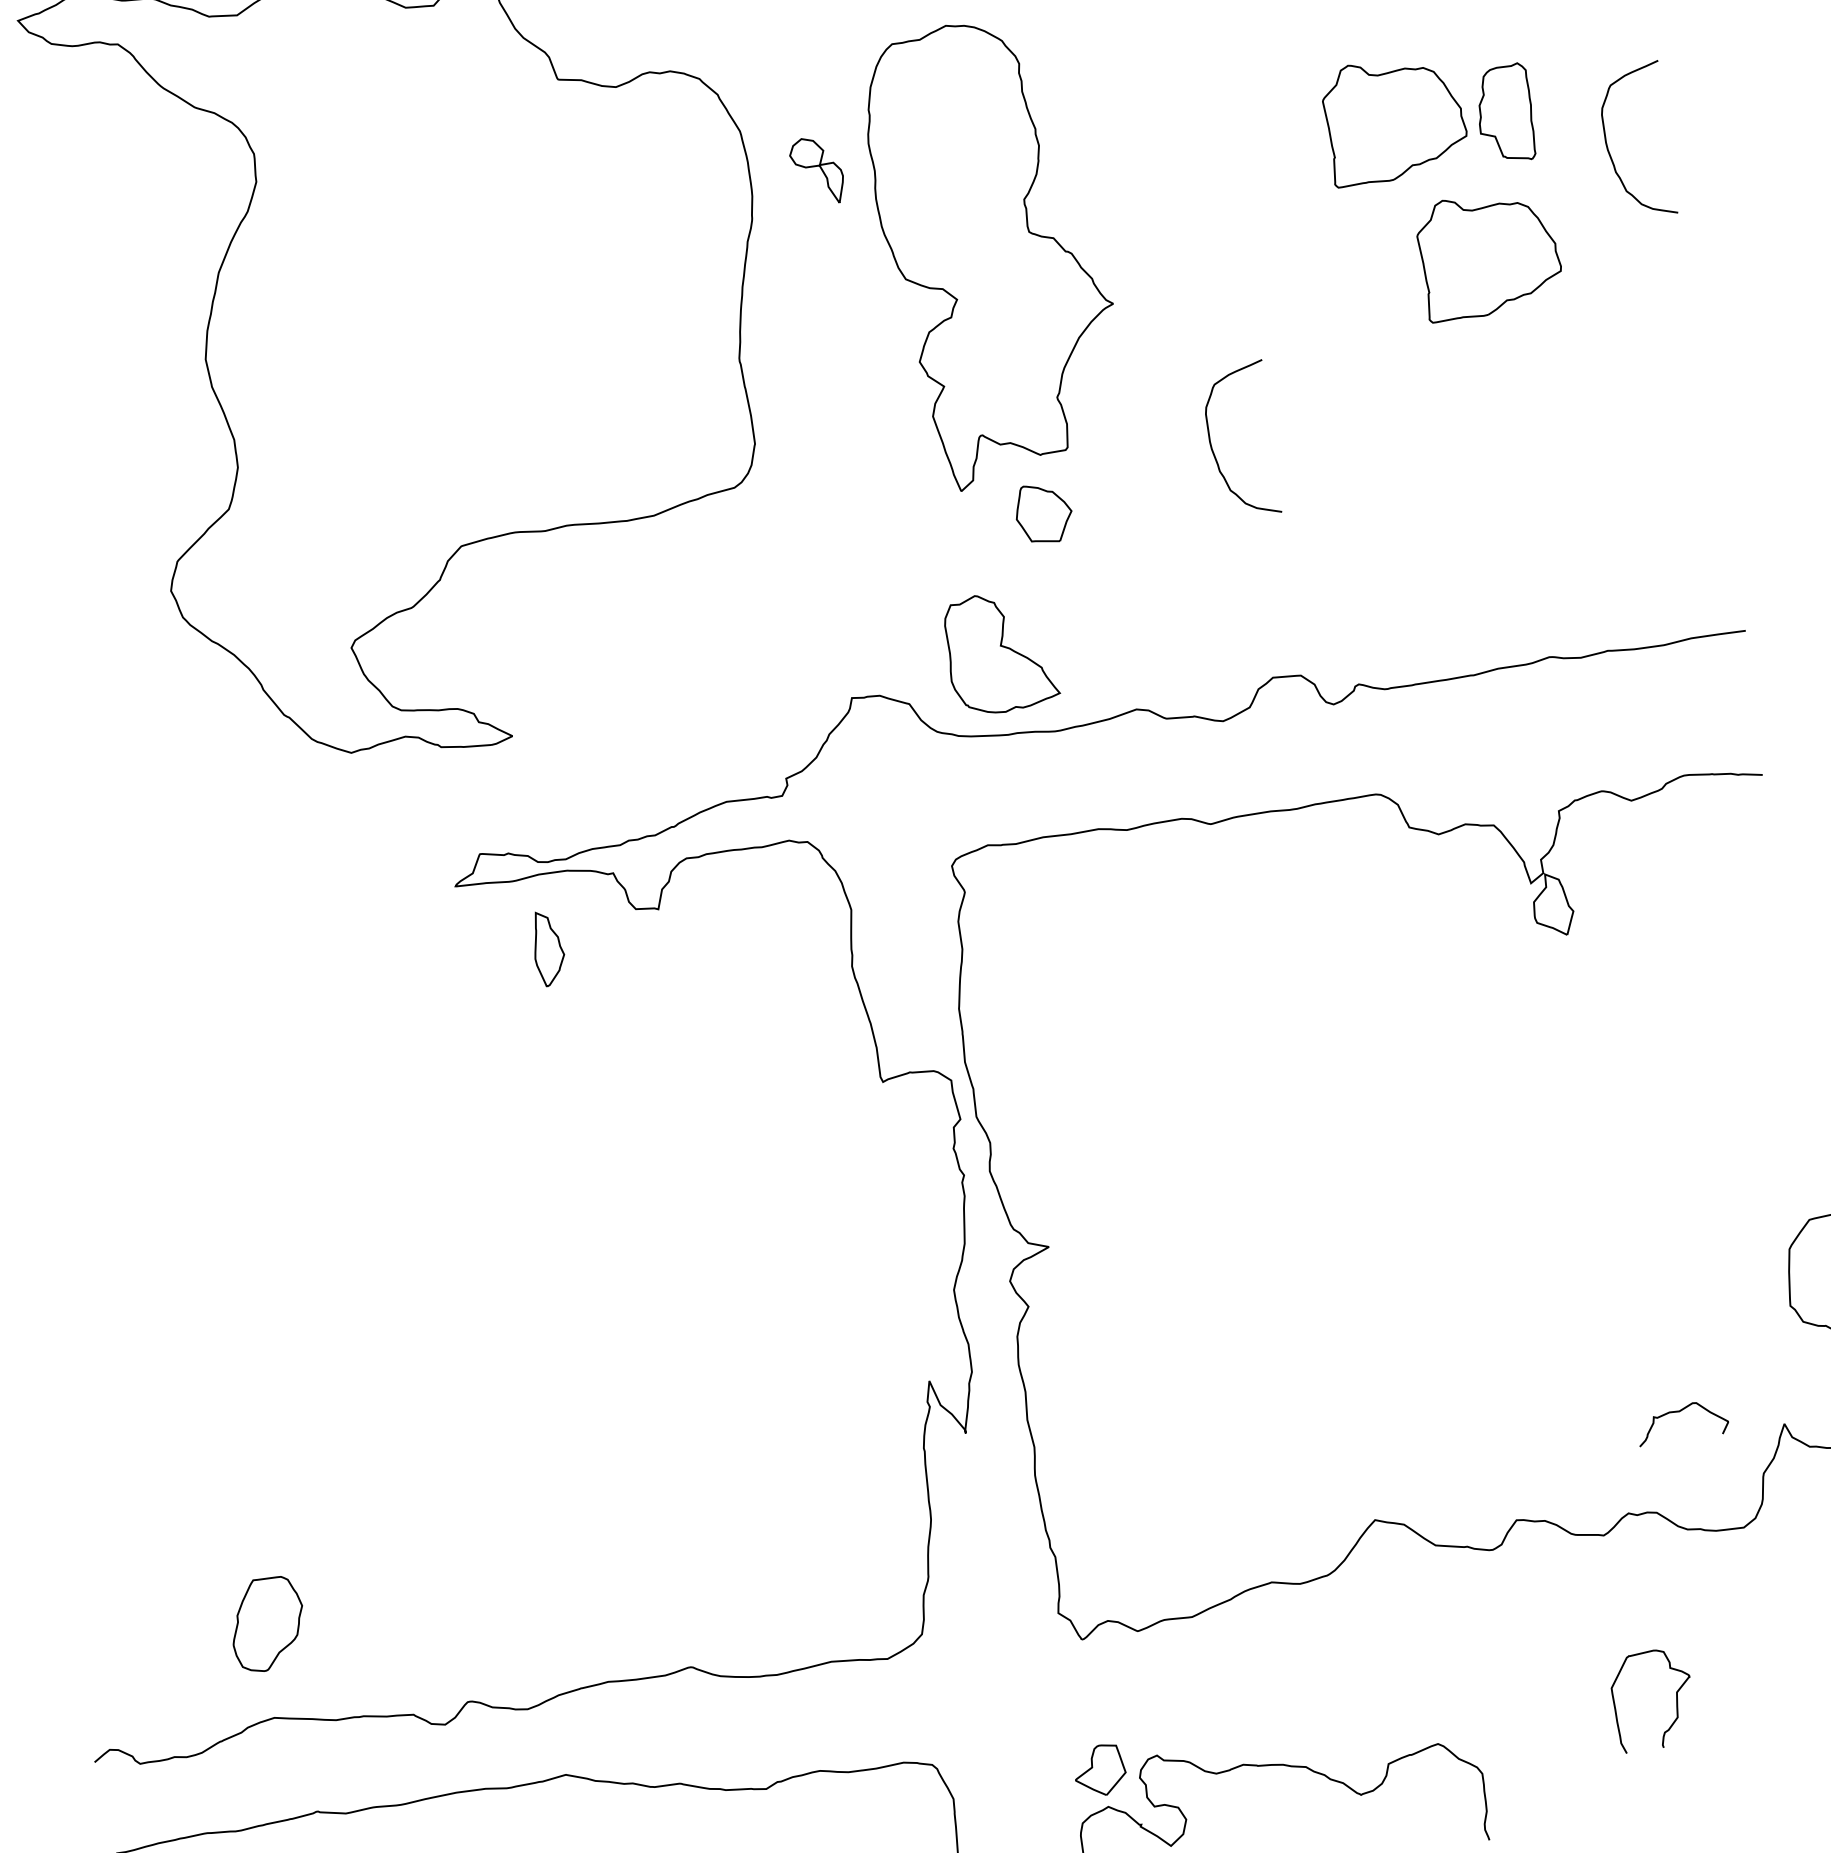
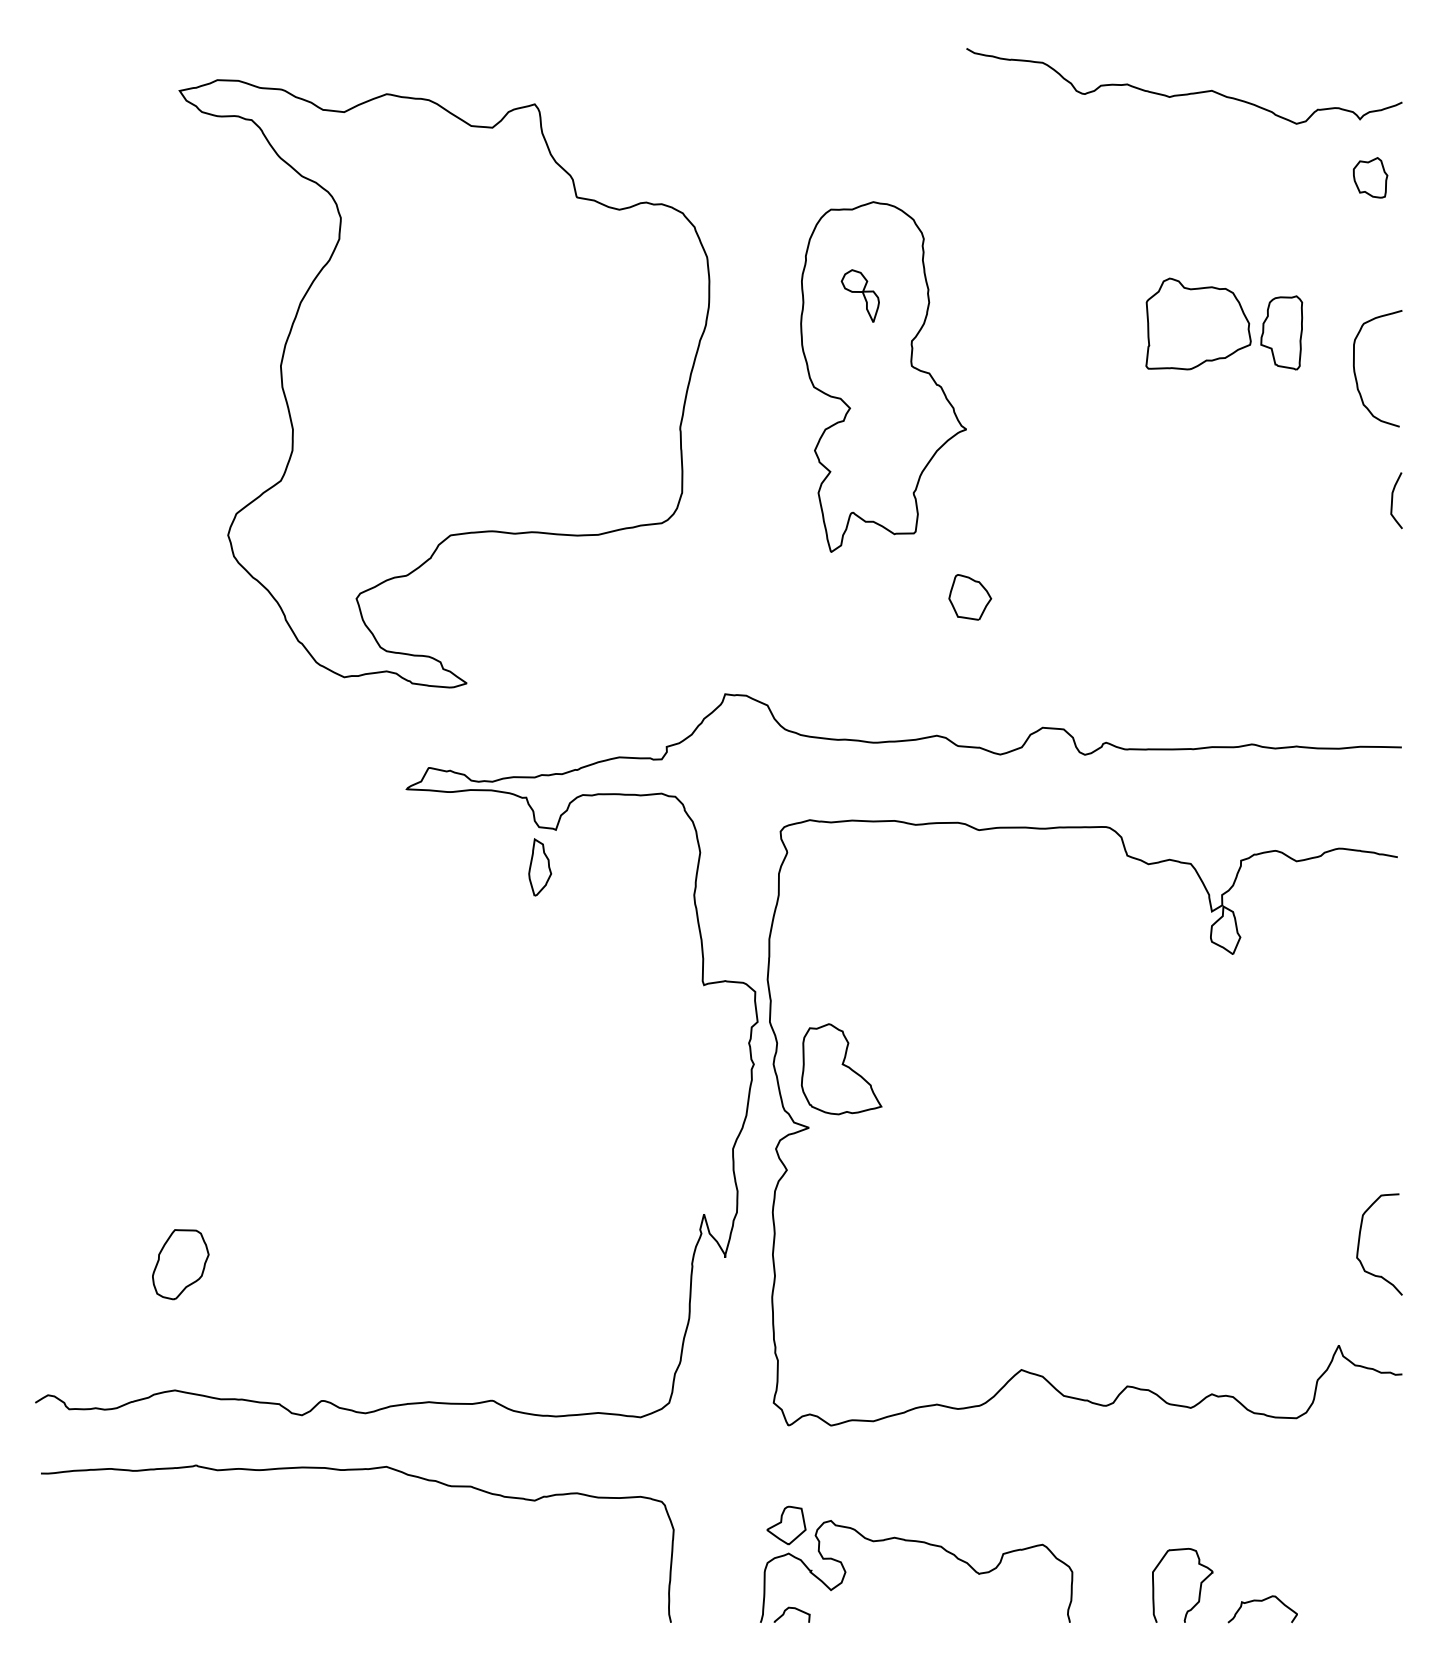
part: (816, 170) -> (859, 295), moved
part: (1489, 253) -> (1253, 435), removed
curve: (1684, 307) -> (1393, 498), added
curve: (1212, 446) -> (1024, 547), removed
part: (1044, 513) -> (970, 597), moved
part: (1000, 652) -> (841, 1069), moved
part: (548, 948) -> (540, 867), moved
curve: (1680, 1412) -> (1262, 1601), moved
part: (267, 1624) -> (180, 1264), moved
curve: (1675, 1698) -> (1199, 1587), moved

